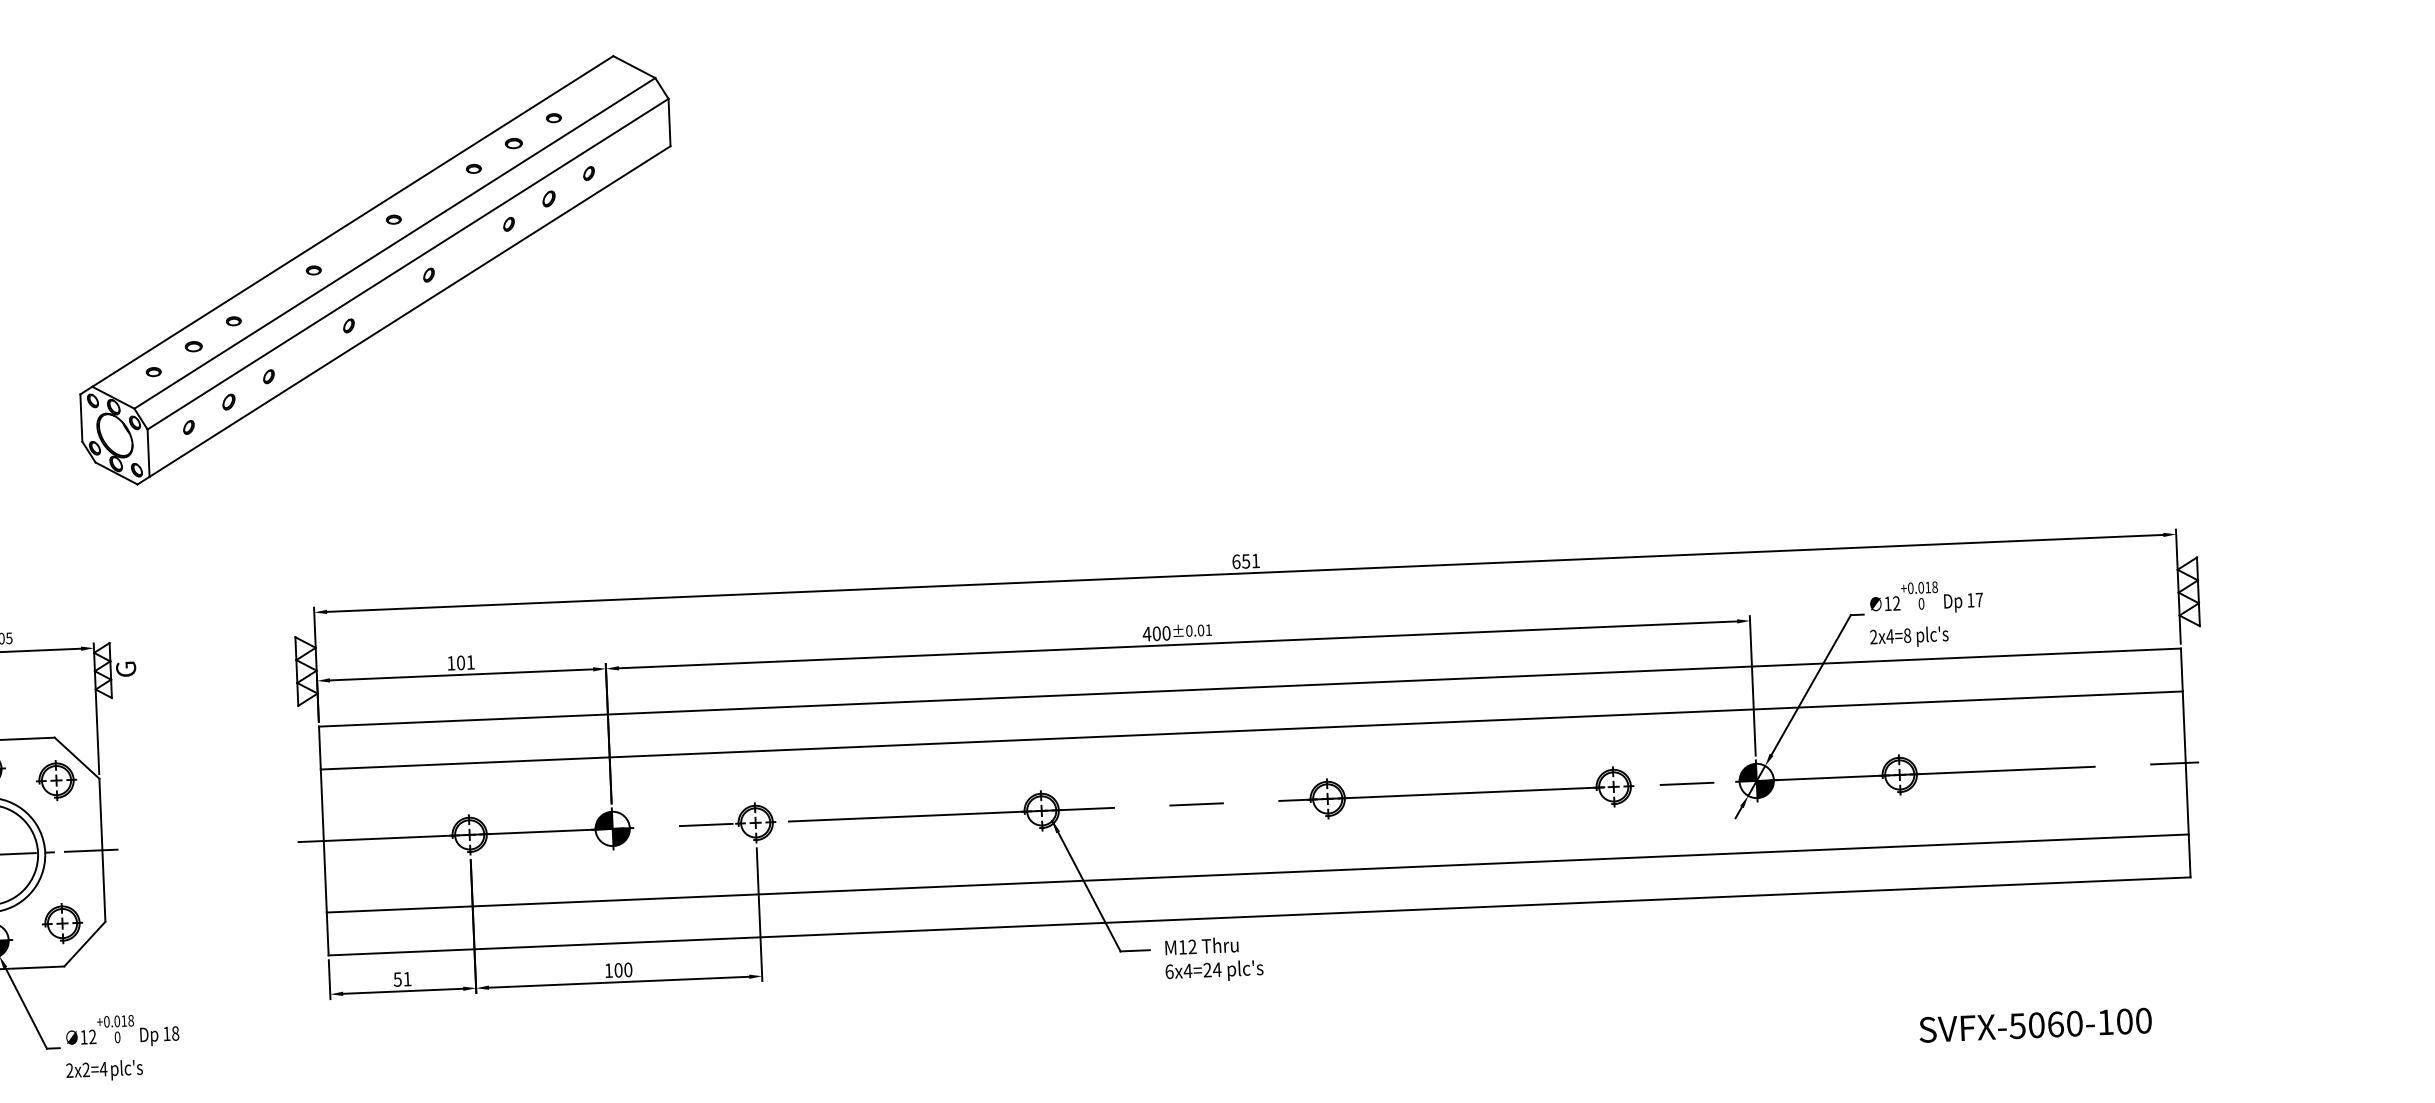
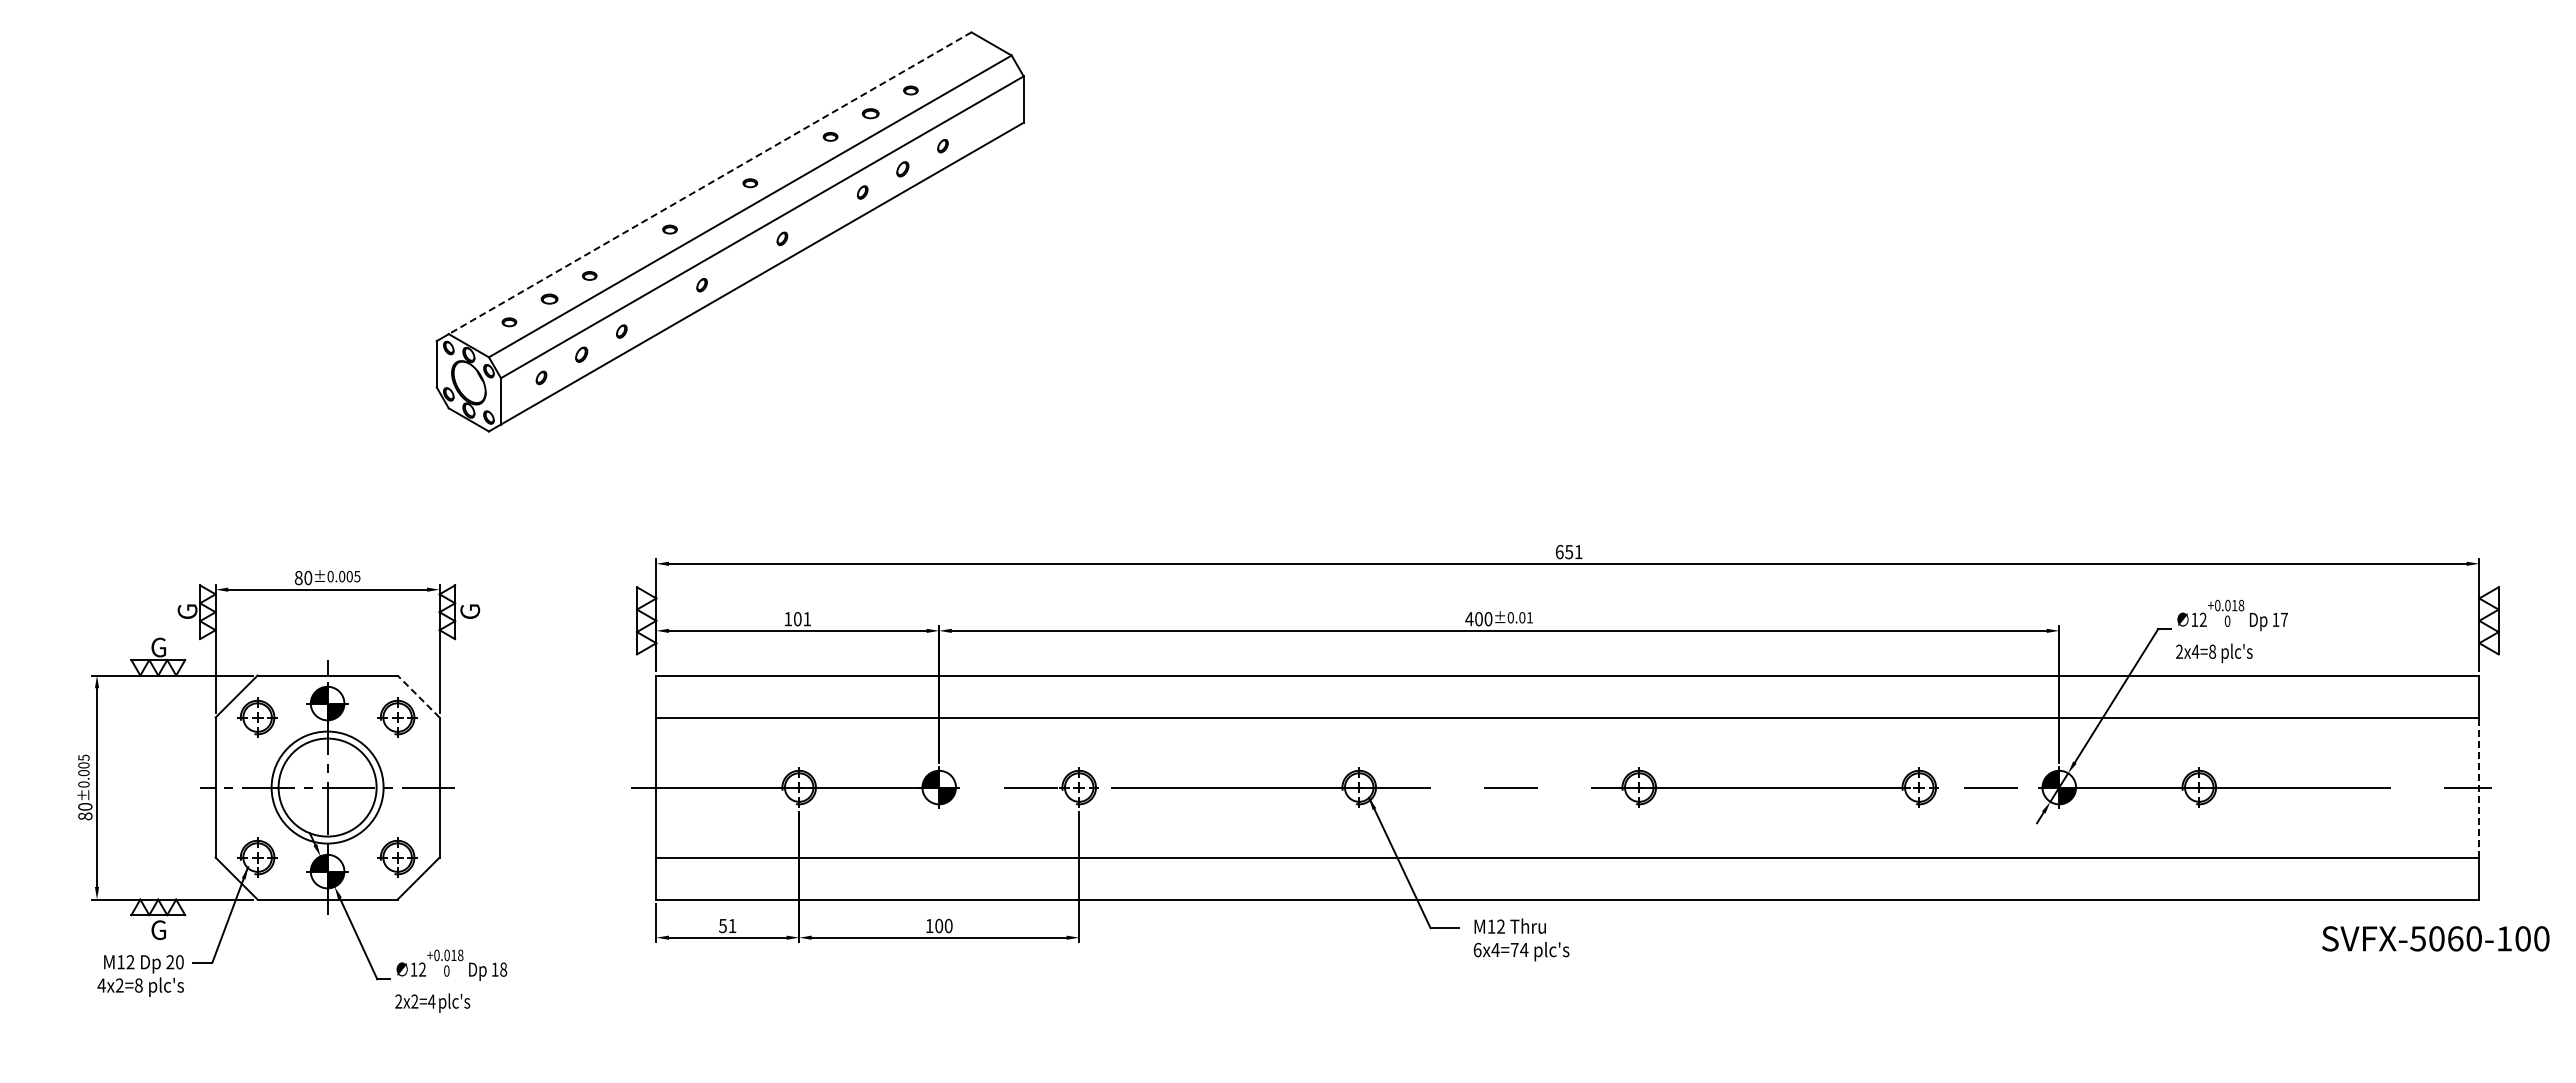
line: (353, 221) -> (710, 183), solid -> dashed
line: (76, 758) -> (418, 696), solid -> dashed
line: (2185, 762) -> (2479, 787), solid -> dashed
text: (1207, 969) -> (1514, 949), 6x4=24 -> 6x4=74
text: (2035, 1024) -> (2435, 938), moved

